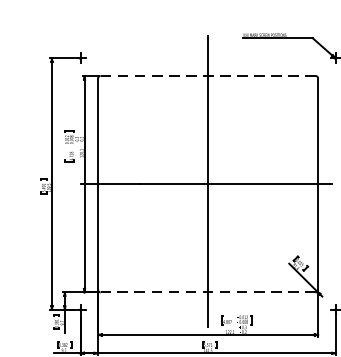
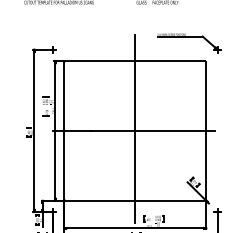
line: (208, 76) -> (135, 61), dashed -> solid
line: (207, 291) -> (134, 200), dashed -> solid

